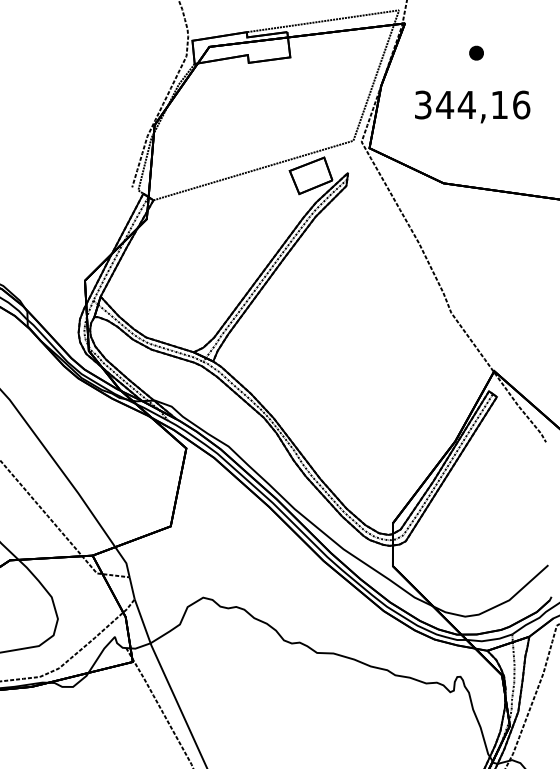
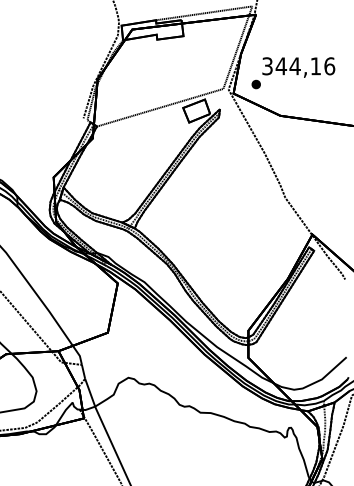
part: (475, 53) -> (255, 84), moved

